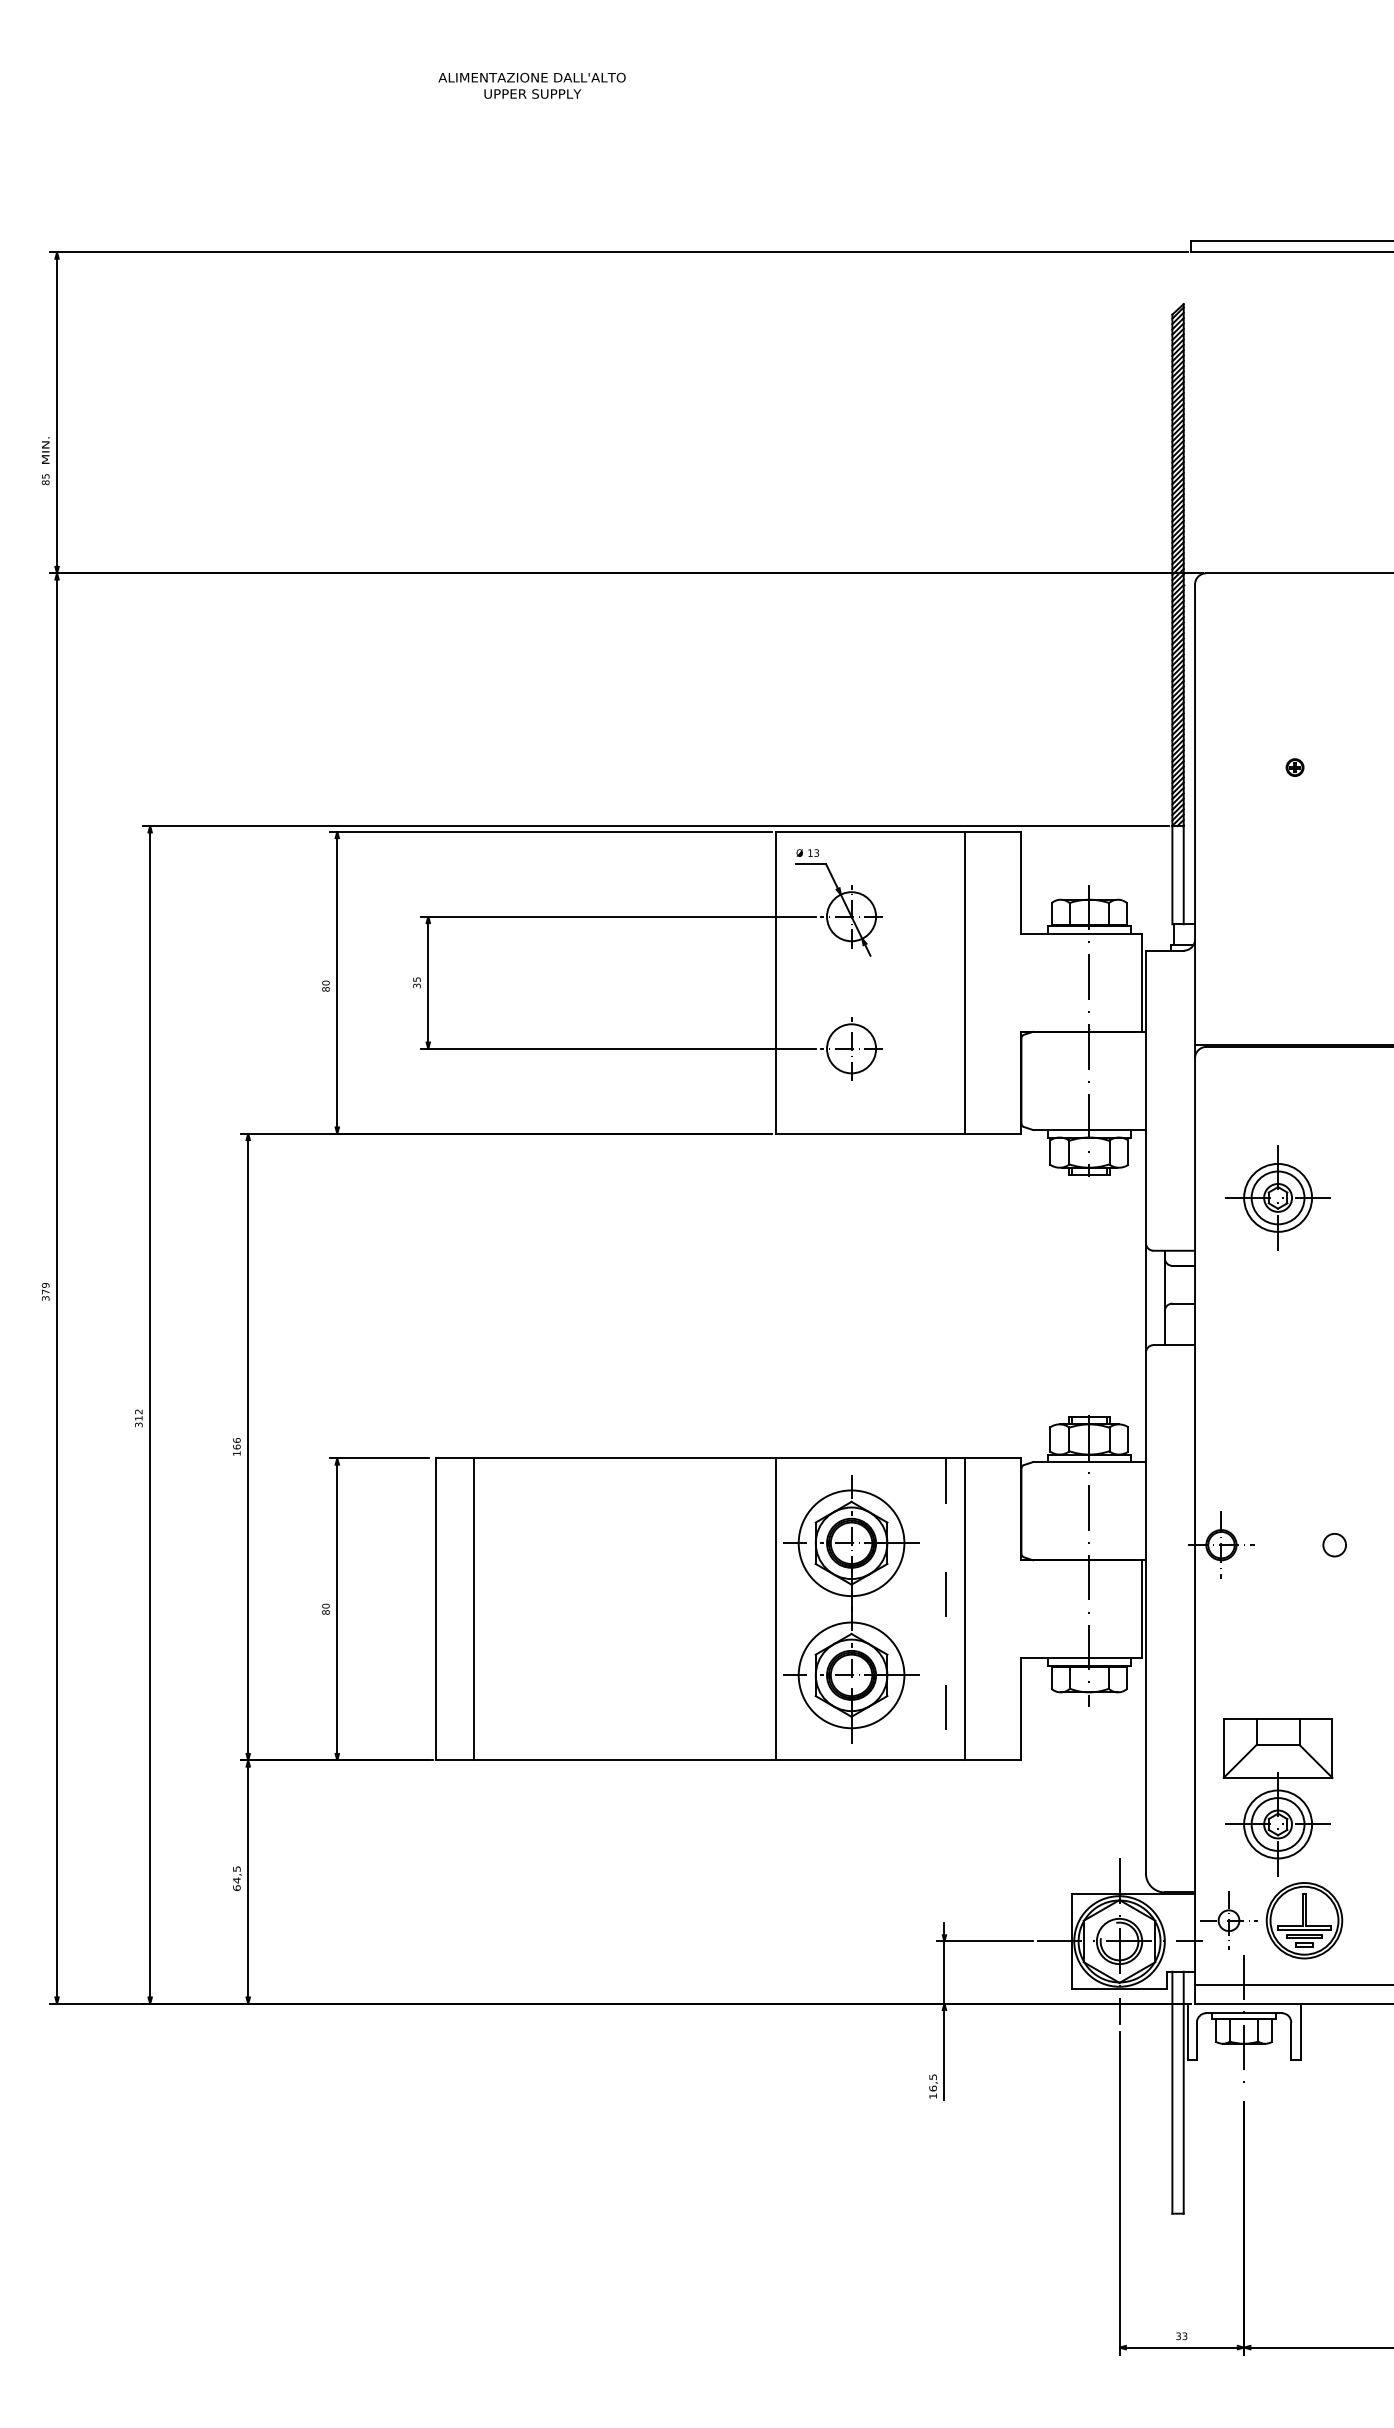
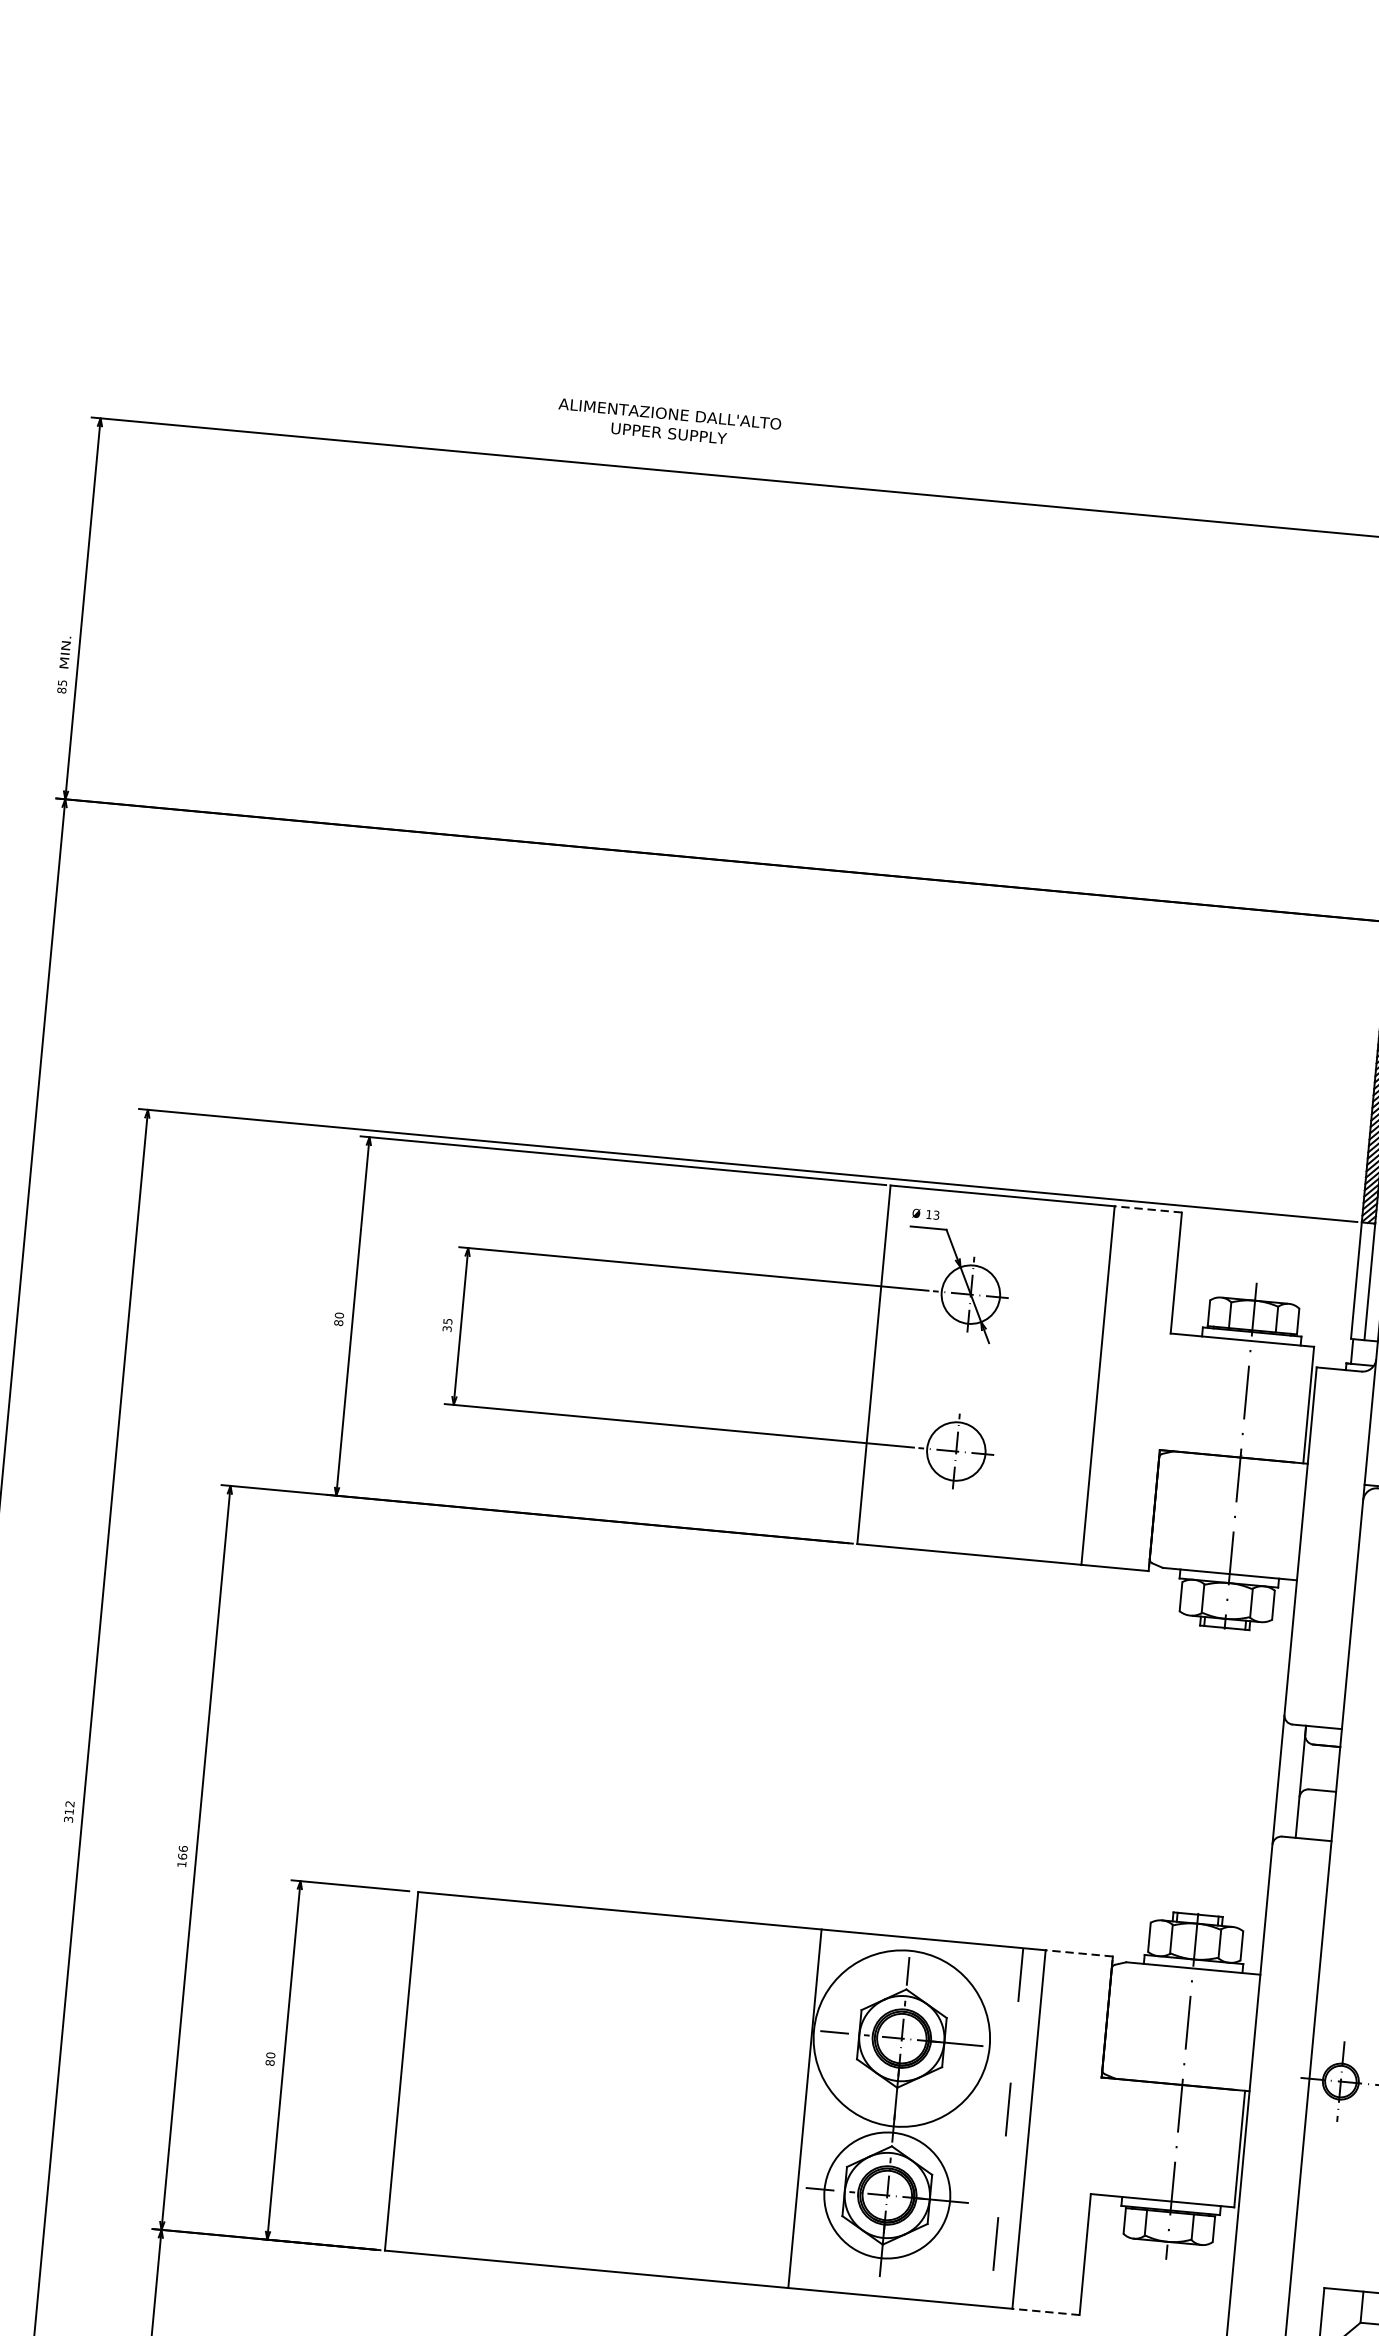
text: (531, 85) -> (668, 423), moved
line: (992, 831) -> (1147, 1208), solid -> dashed
line: (992, 1458) -> (1078, 1953), solid -> dashed
circle: (851, 1543) -> (901, 2038), size x1.4
line: (474, 1609) -> (446, 2075), removed
line: (992, 1760) -> (1045, 2312), solid -> dashed

